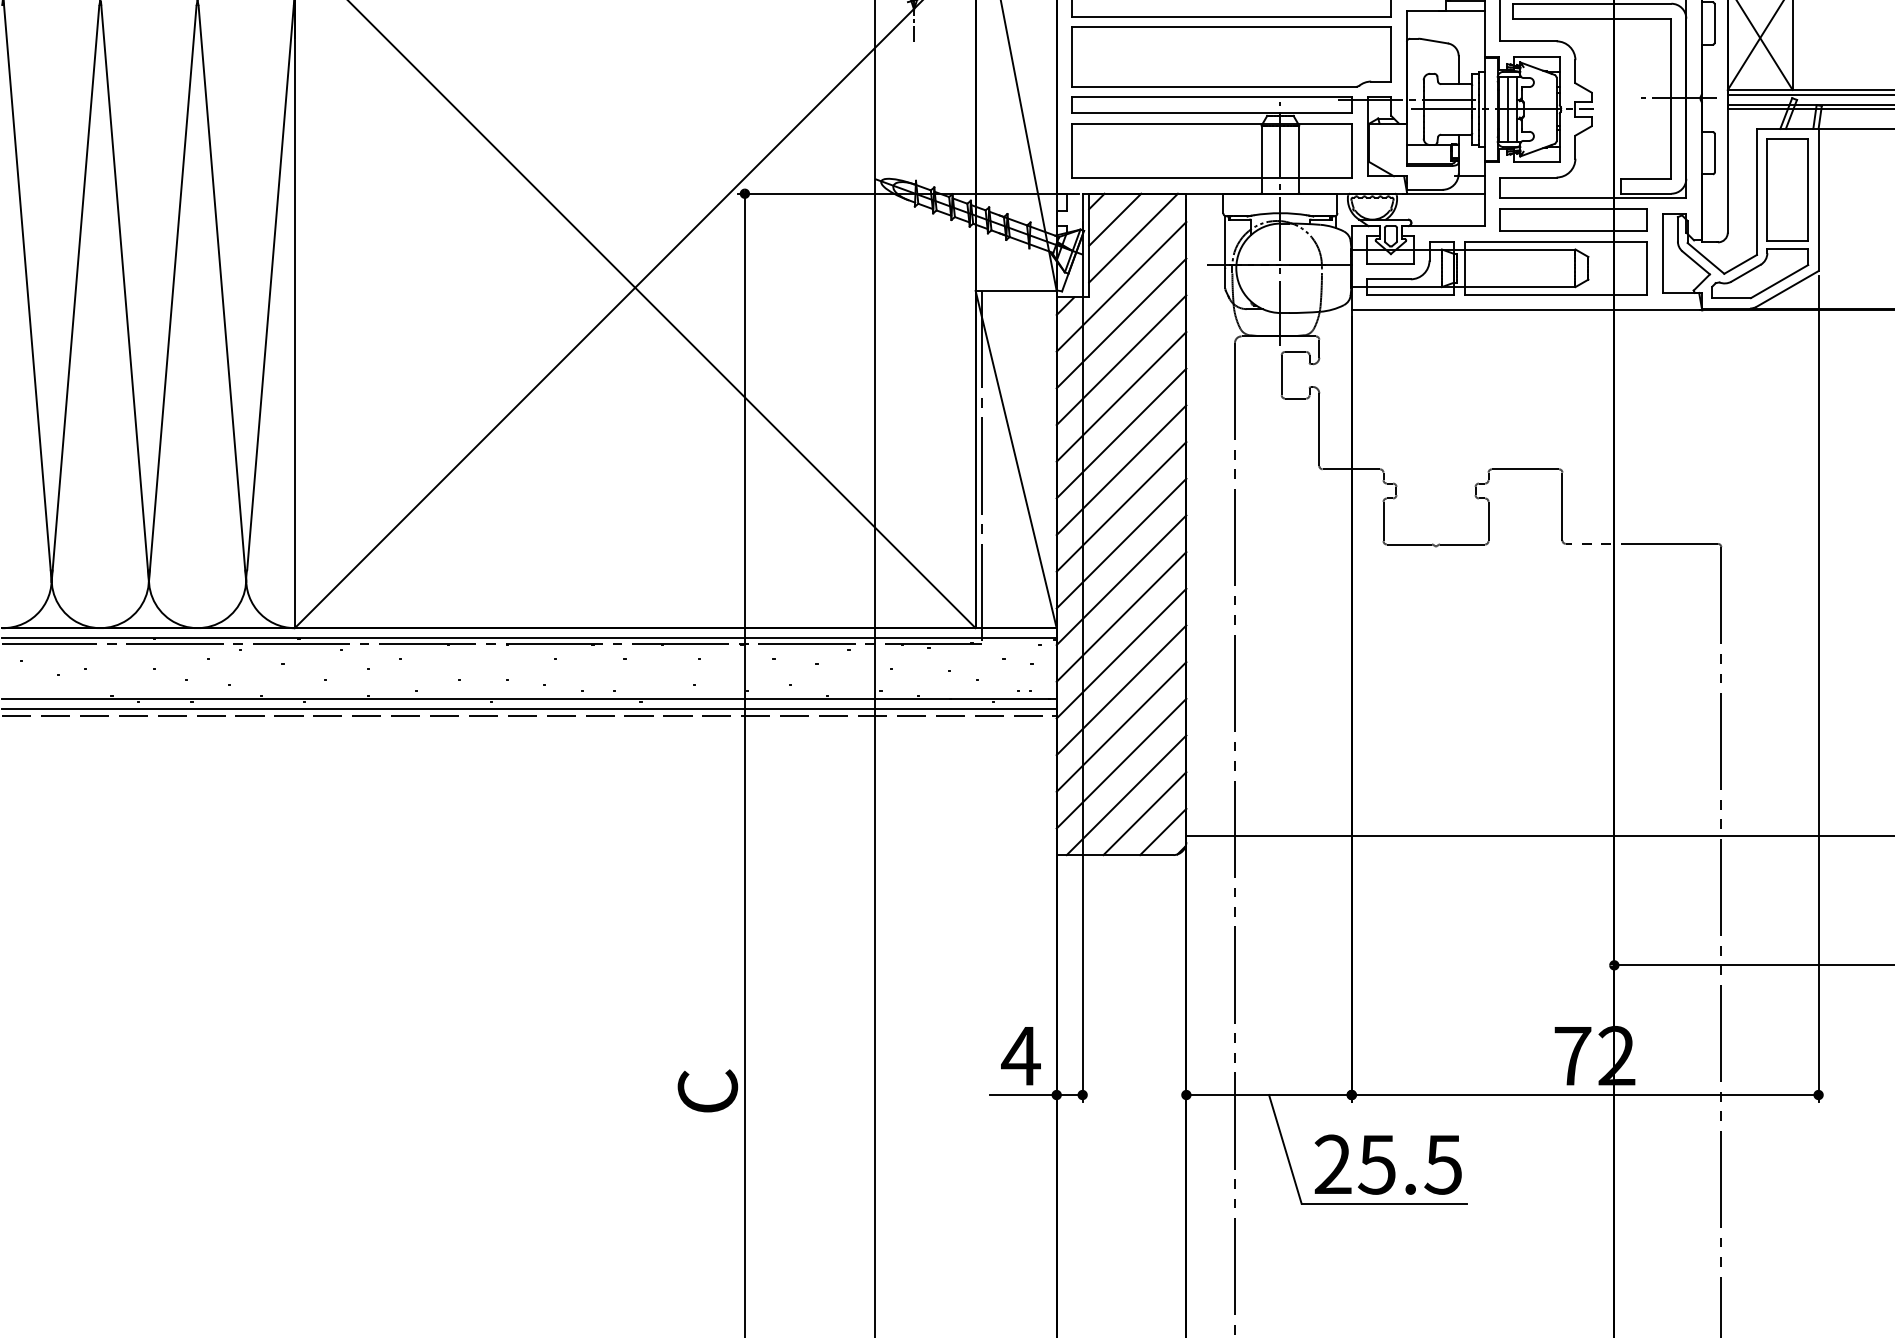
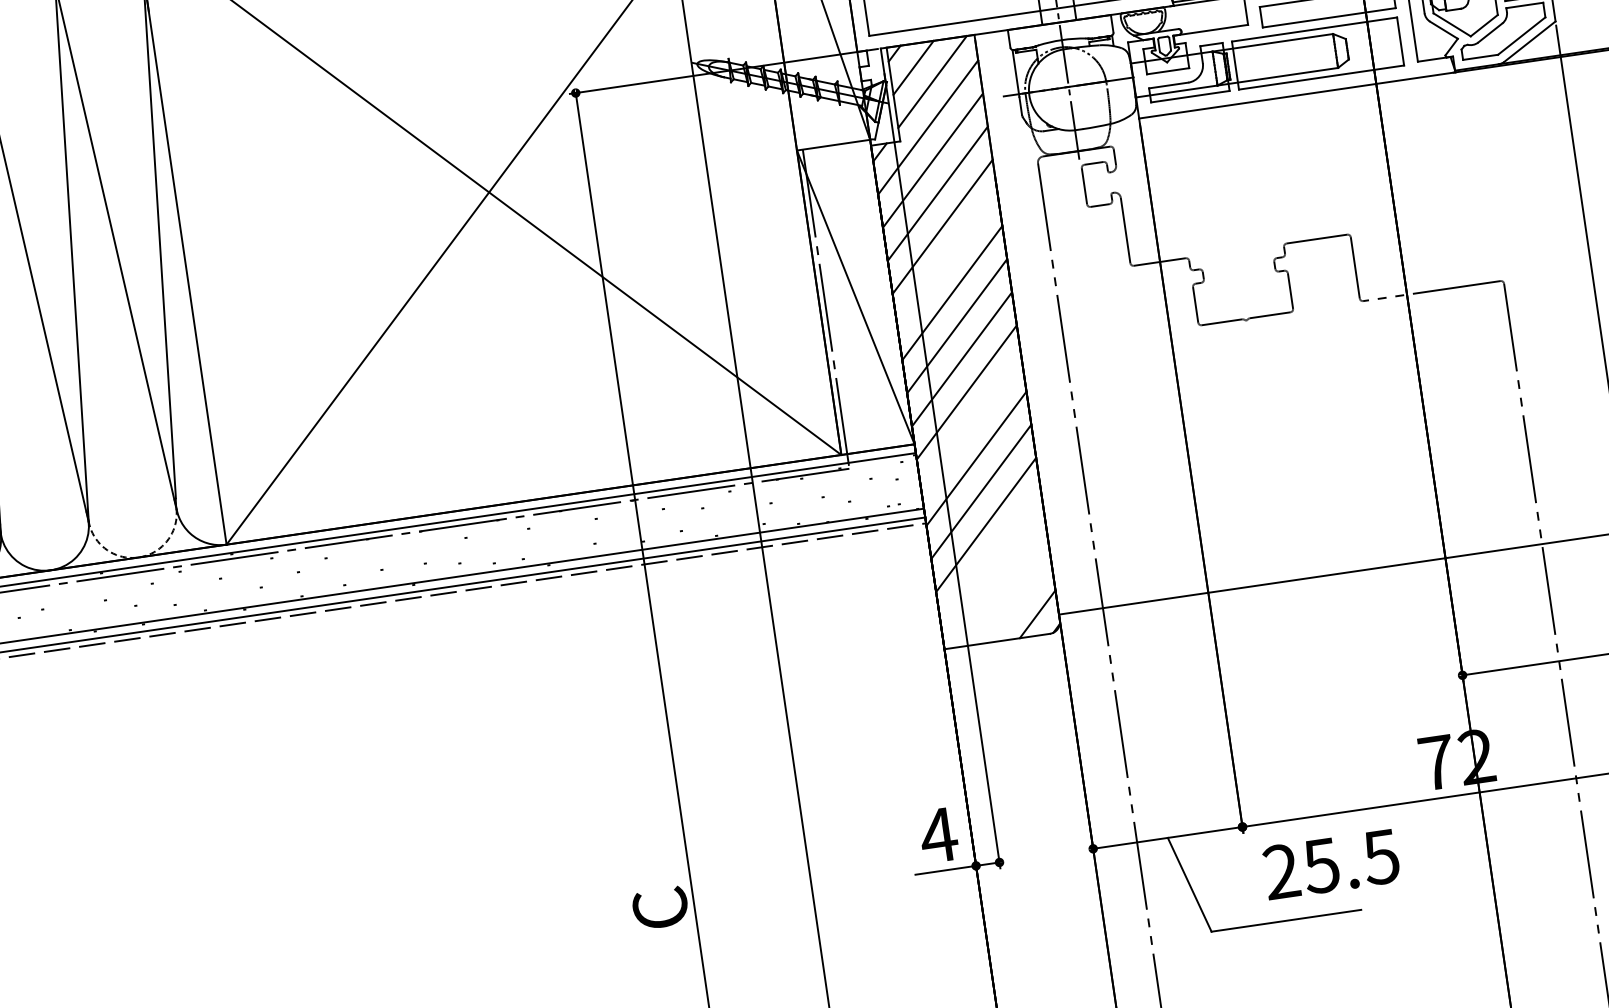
line: (1121, 433) -> (947, 259), removed
line: (1121, 616) -> (971, 425), removed
arc: (197, 628) -> (138, 557), solid -> dashed
line: (1121, 763) -> (990, 557), removed
line: (1126, 795) -> (999, 586), removed
line: (1144, 813) -> (1018, 600), removed
text: (1387, 1164) -> (1330, 864), moved

